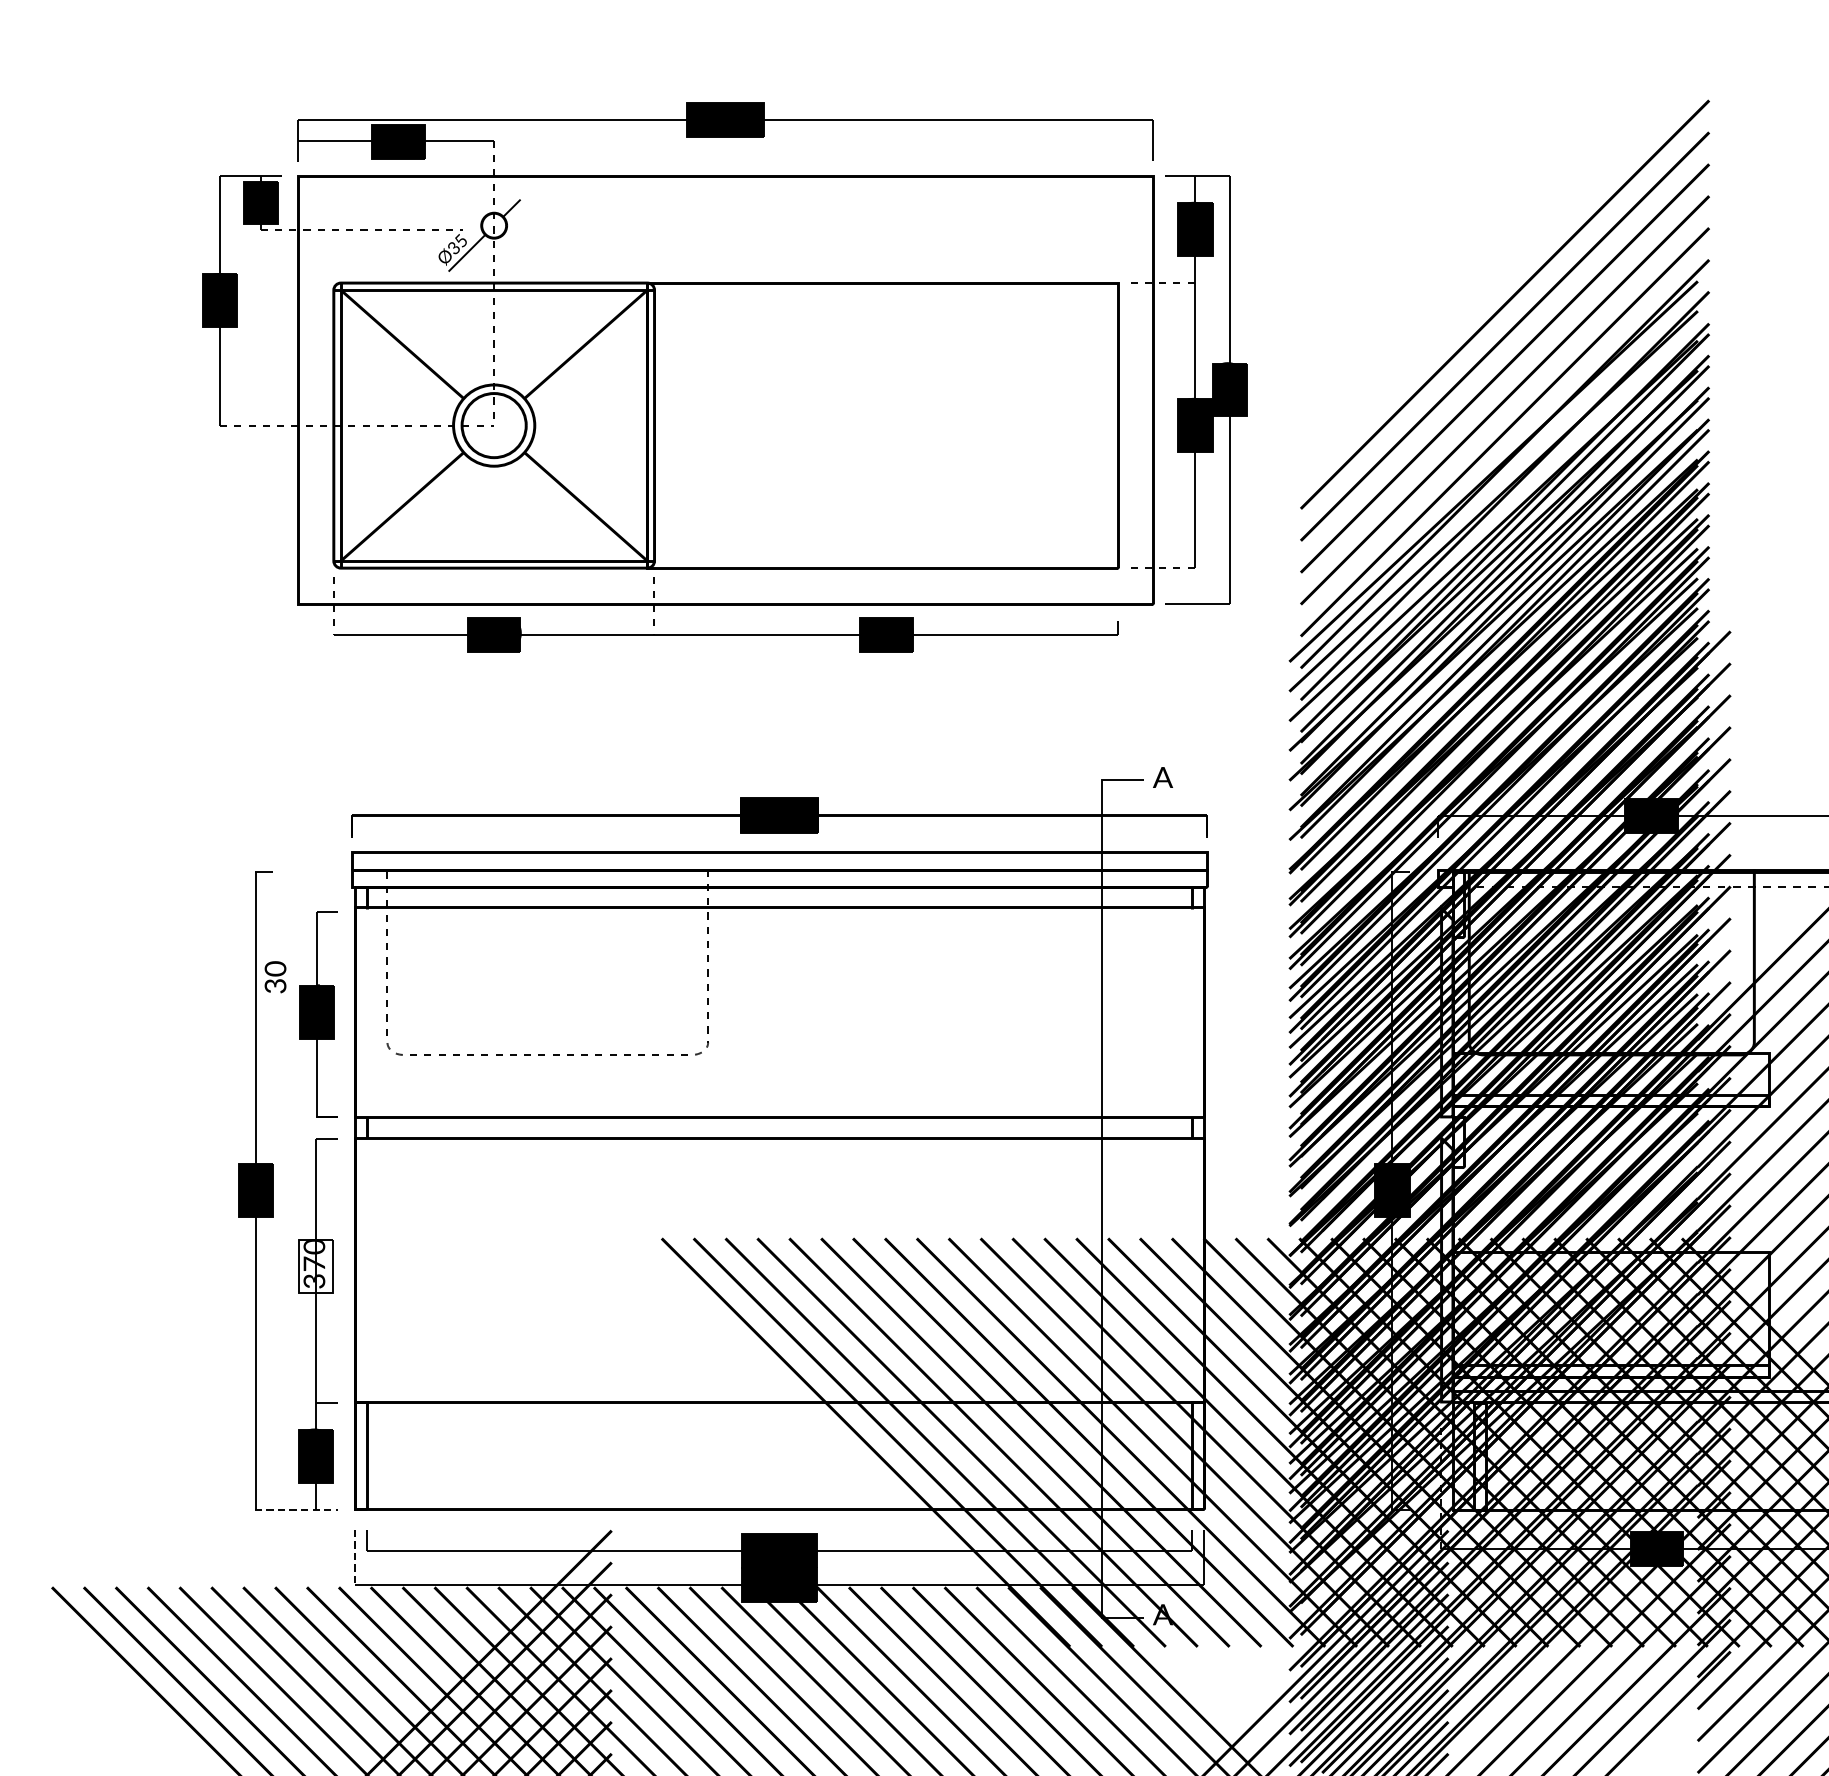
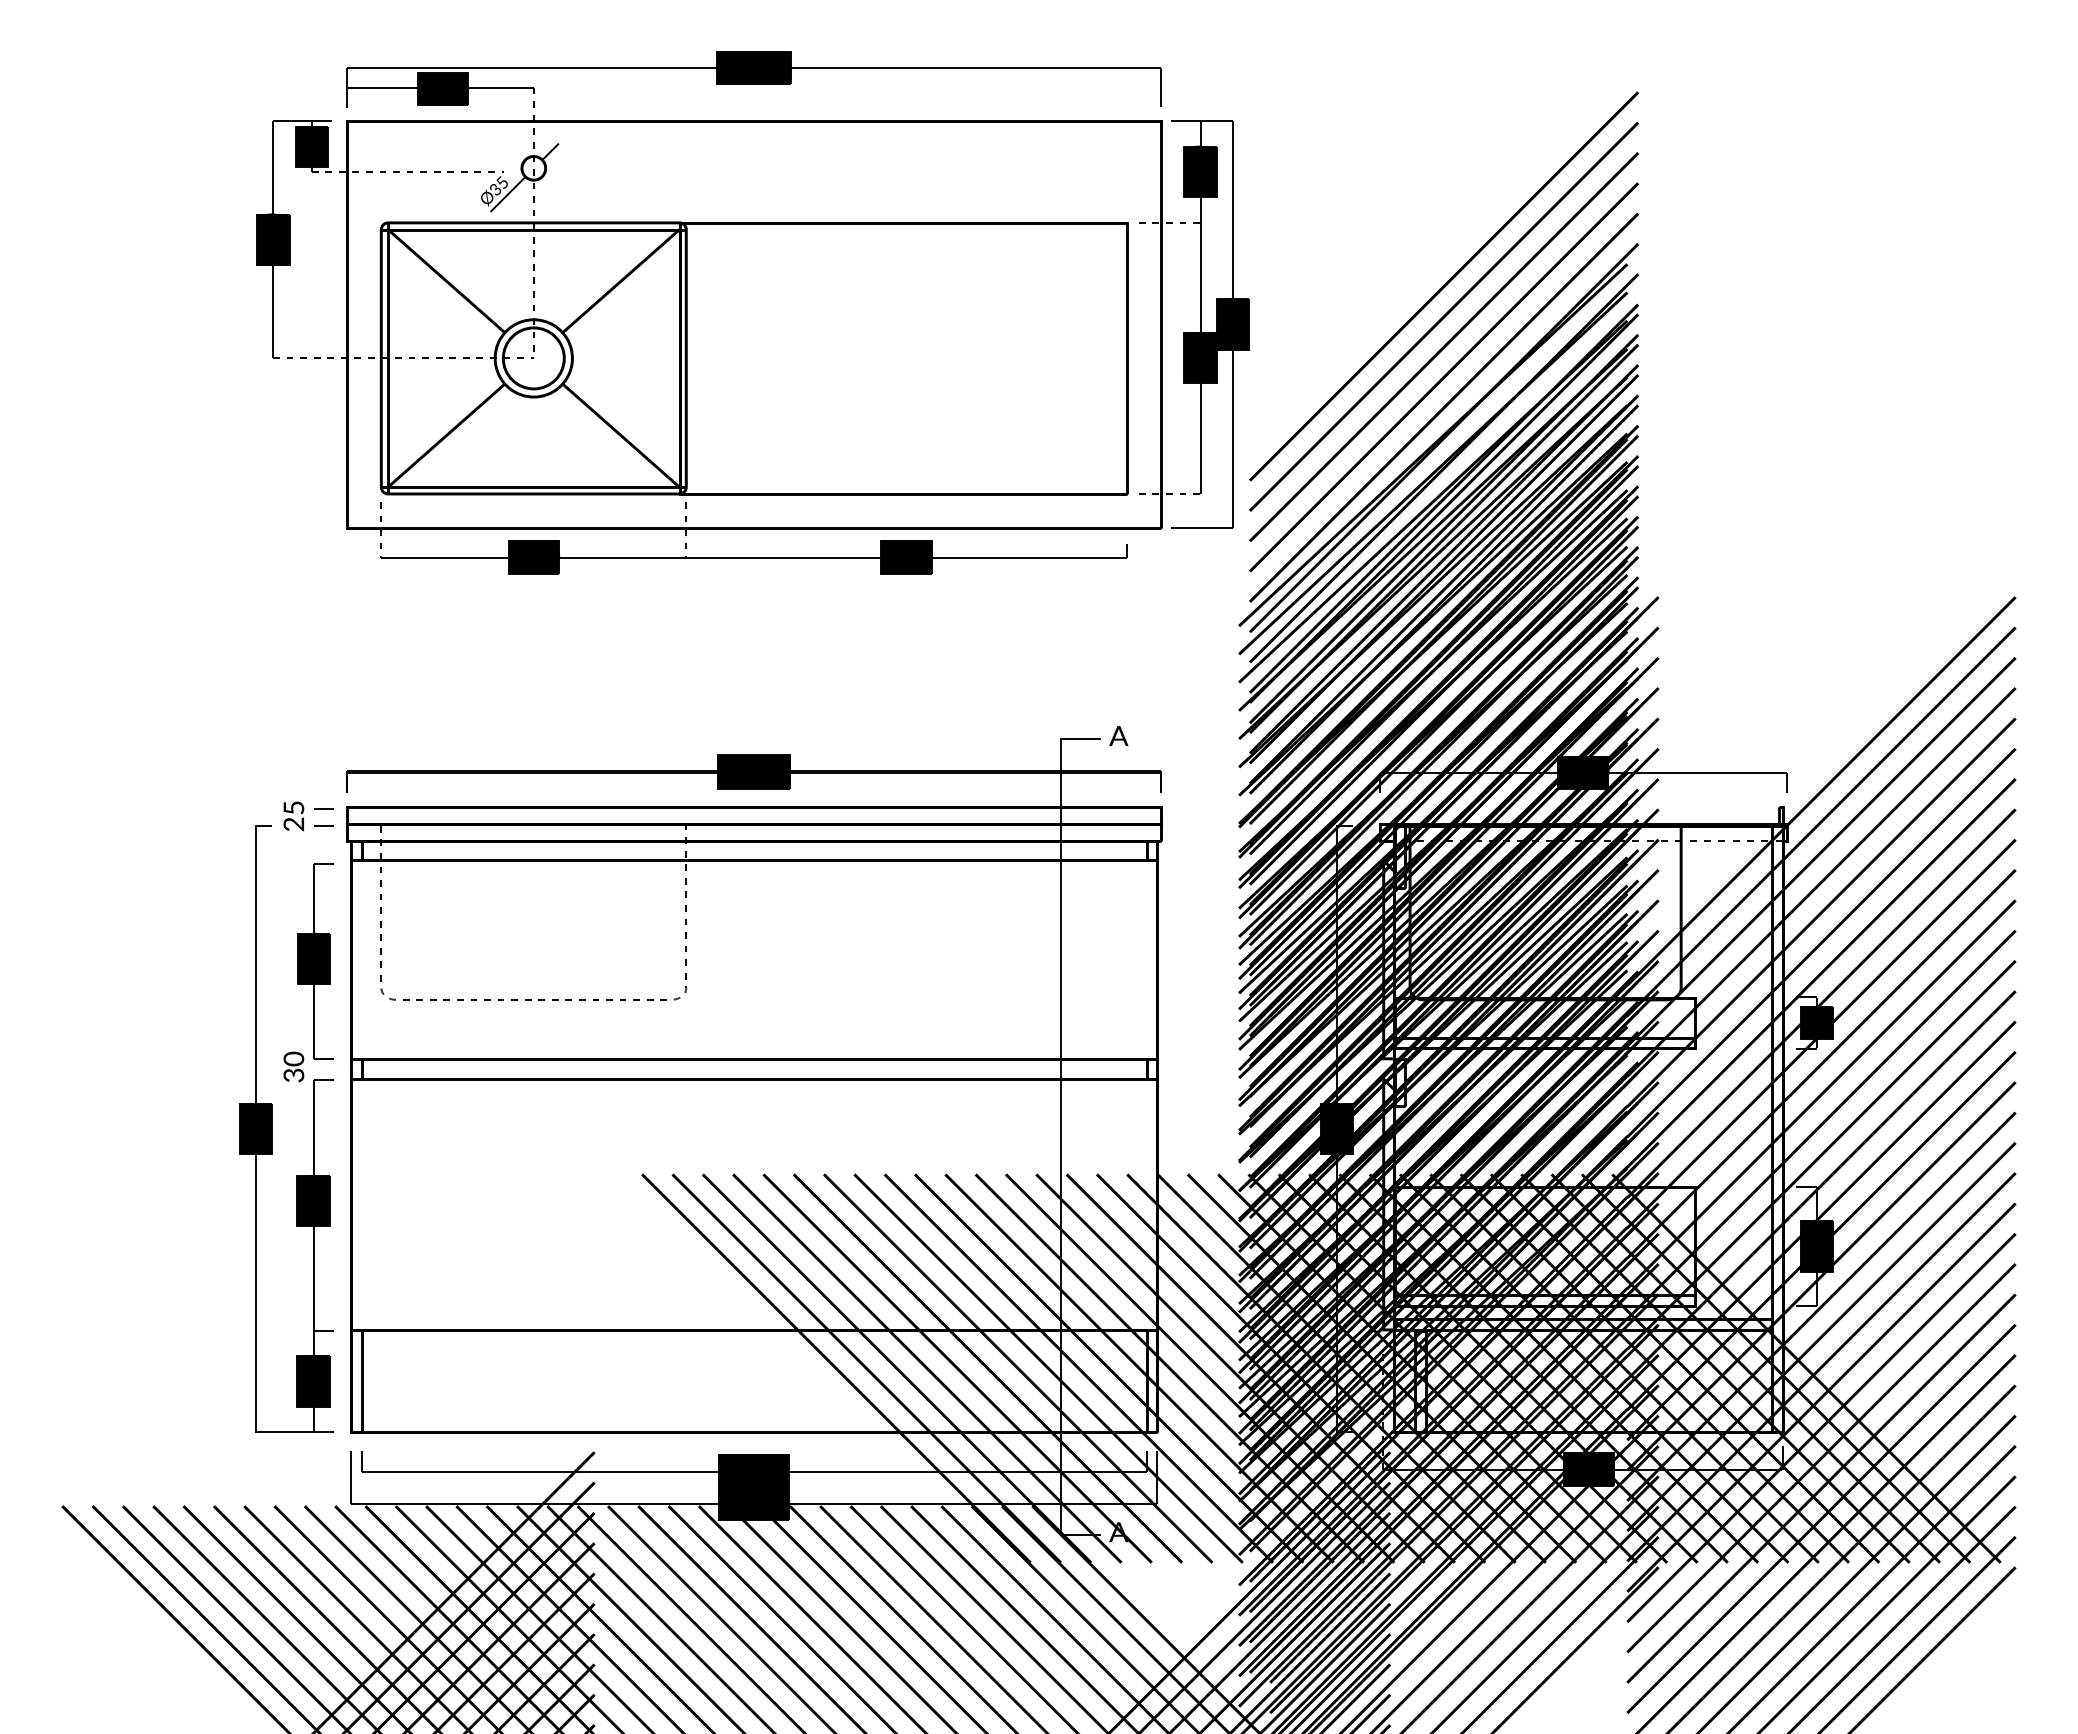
part: (724, 377) -> (752, 312), moved
part: (310, 862) -> (308, 816), added
text: (275, 976) -> (293, 1066), moved
fill: (316, 1266) -> (313, 1201), added
line: (297, 1509) -> (295, 1432), dashed -> solid
line: (355, 1558) -> (350, 1478), dashed -> solid

